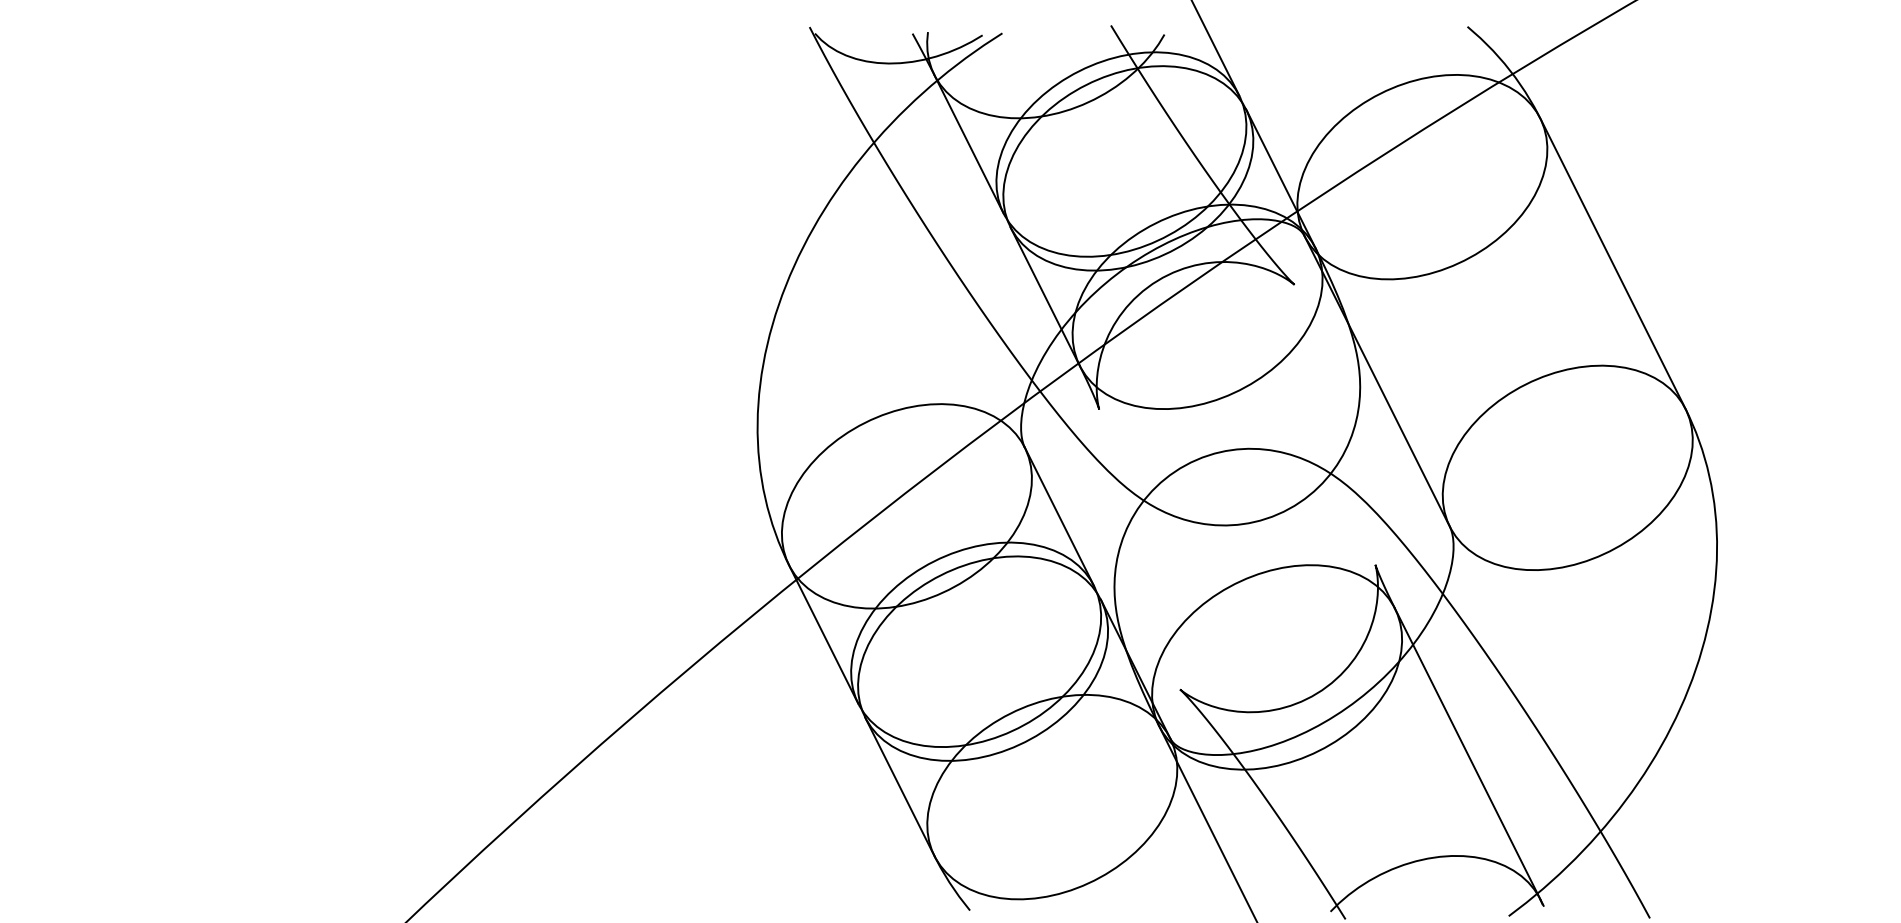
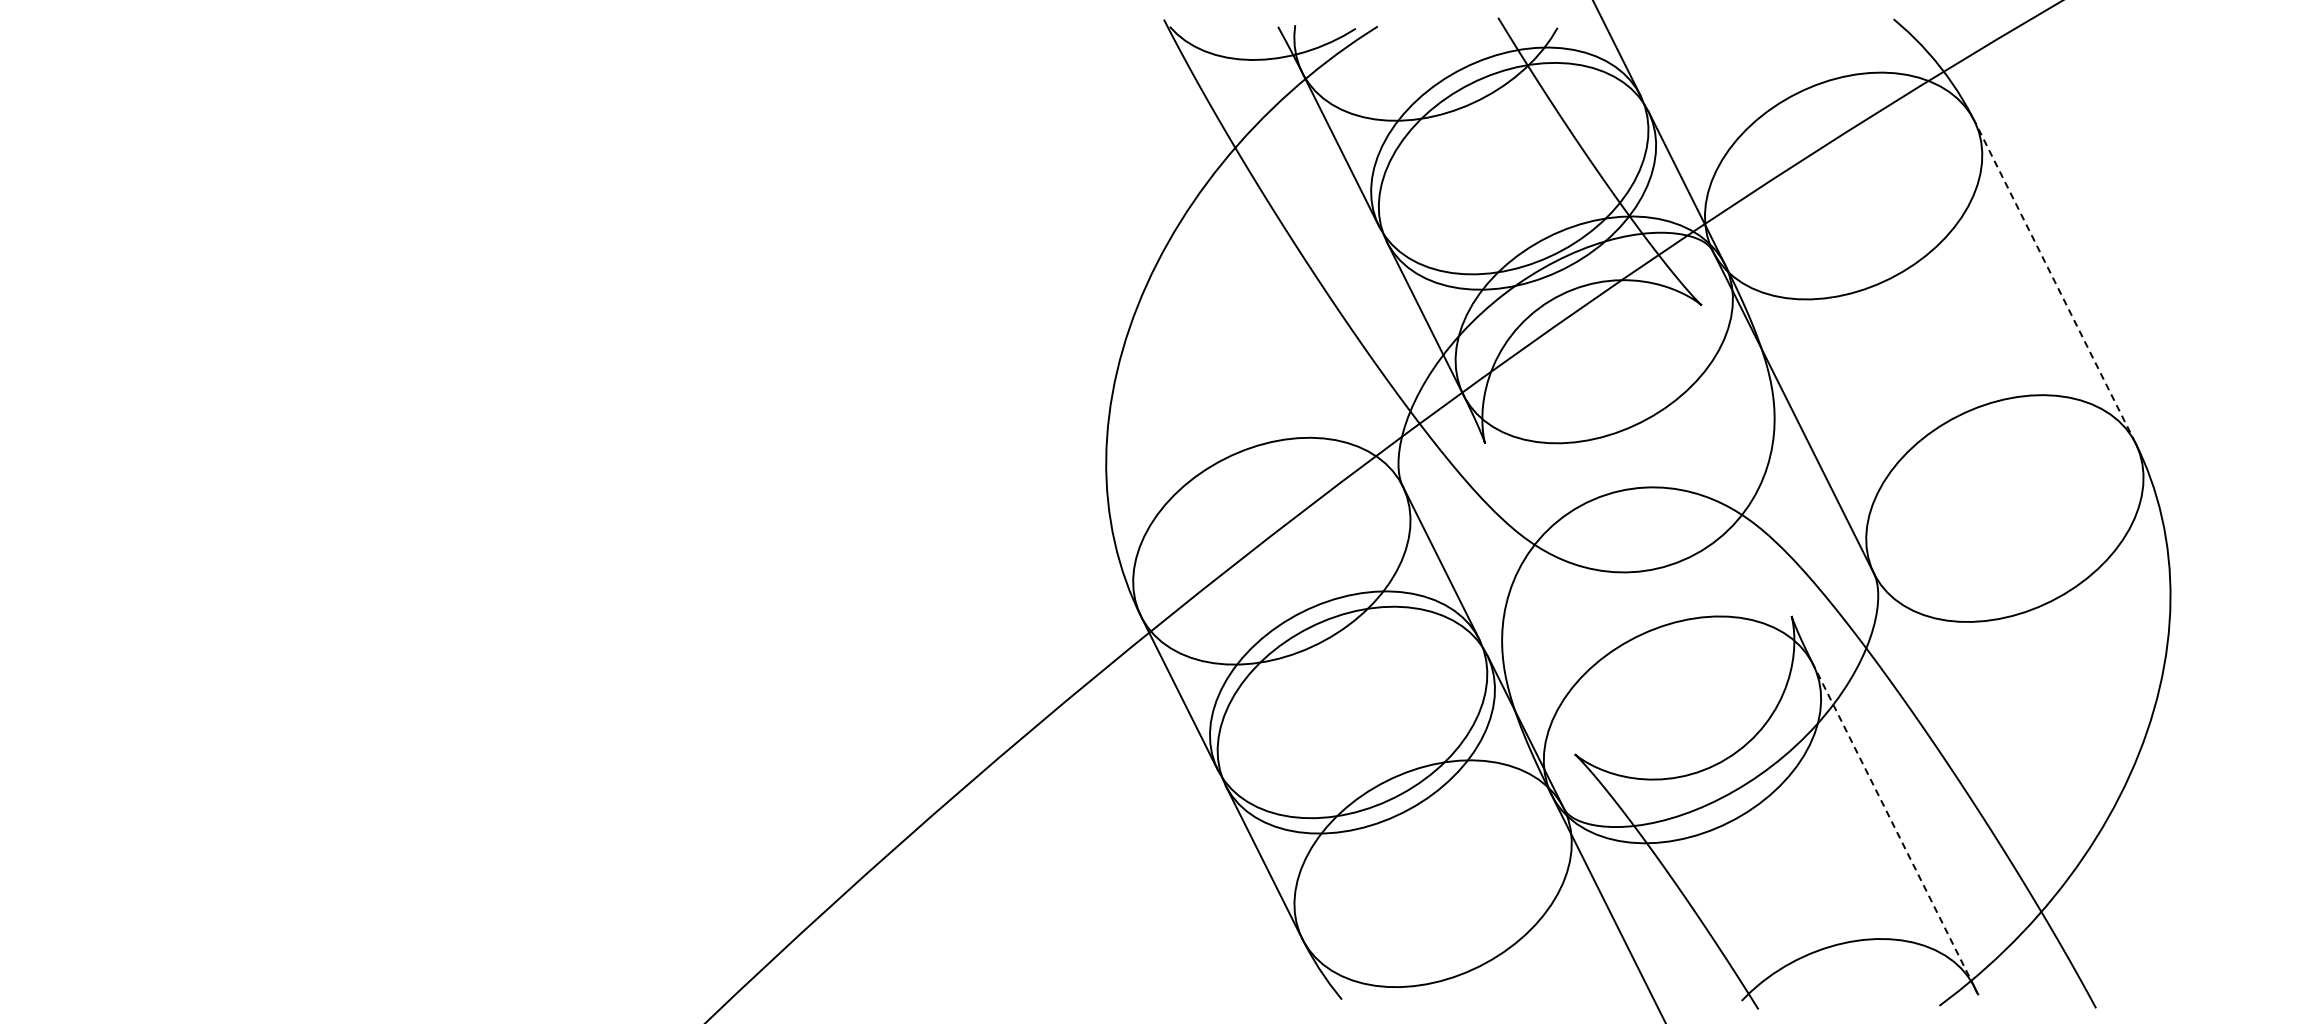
line: (1612, 263) -> (2054, 281), solid -> dashed
line: (1467, 753) -> (1893, 825), solid -> dashed

